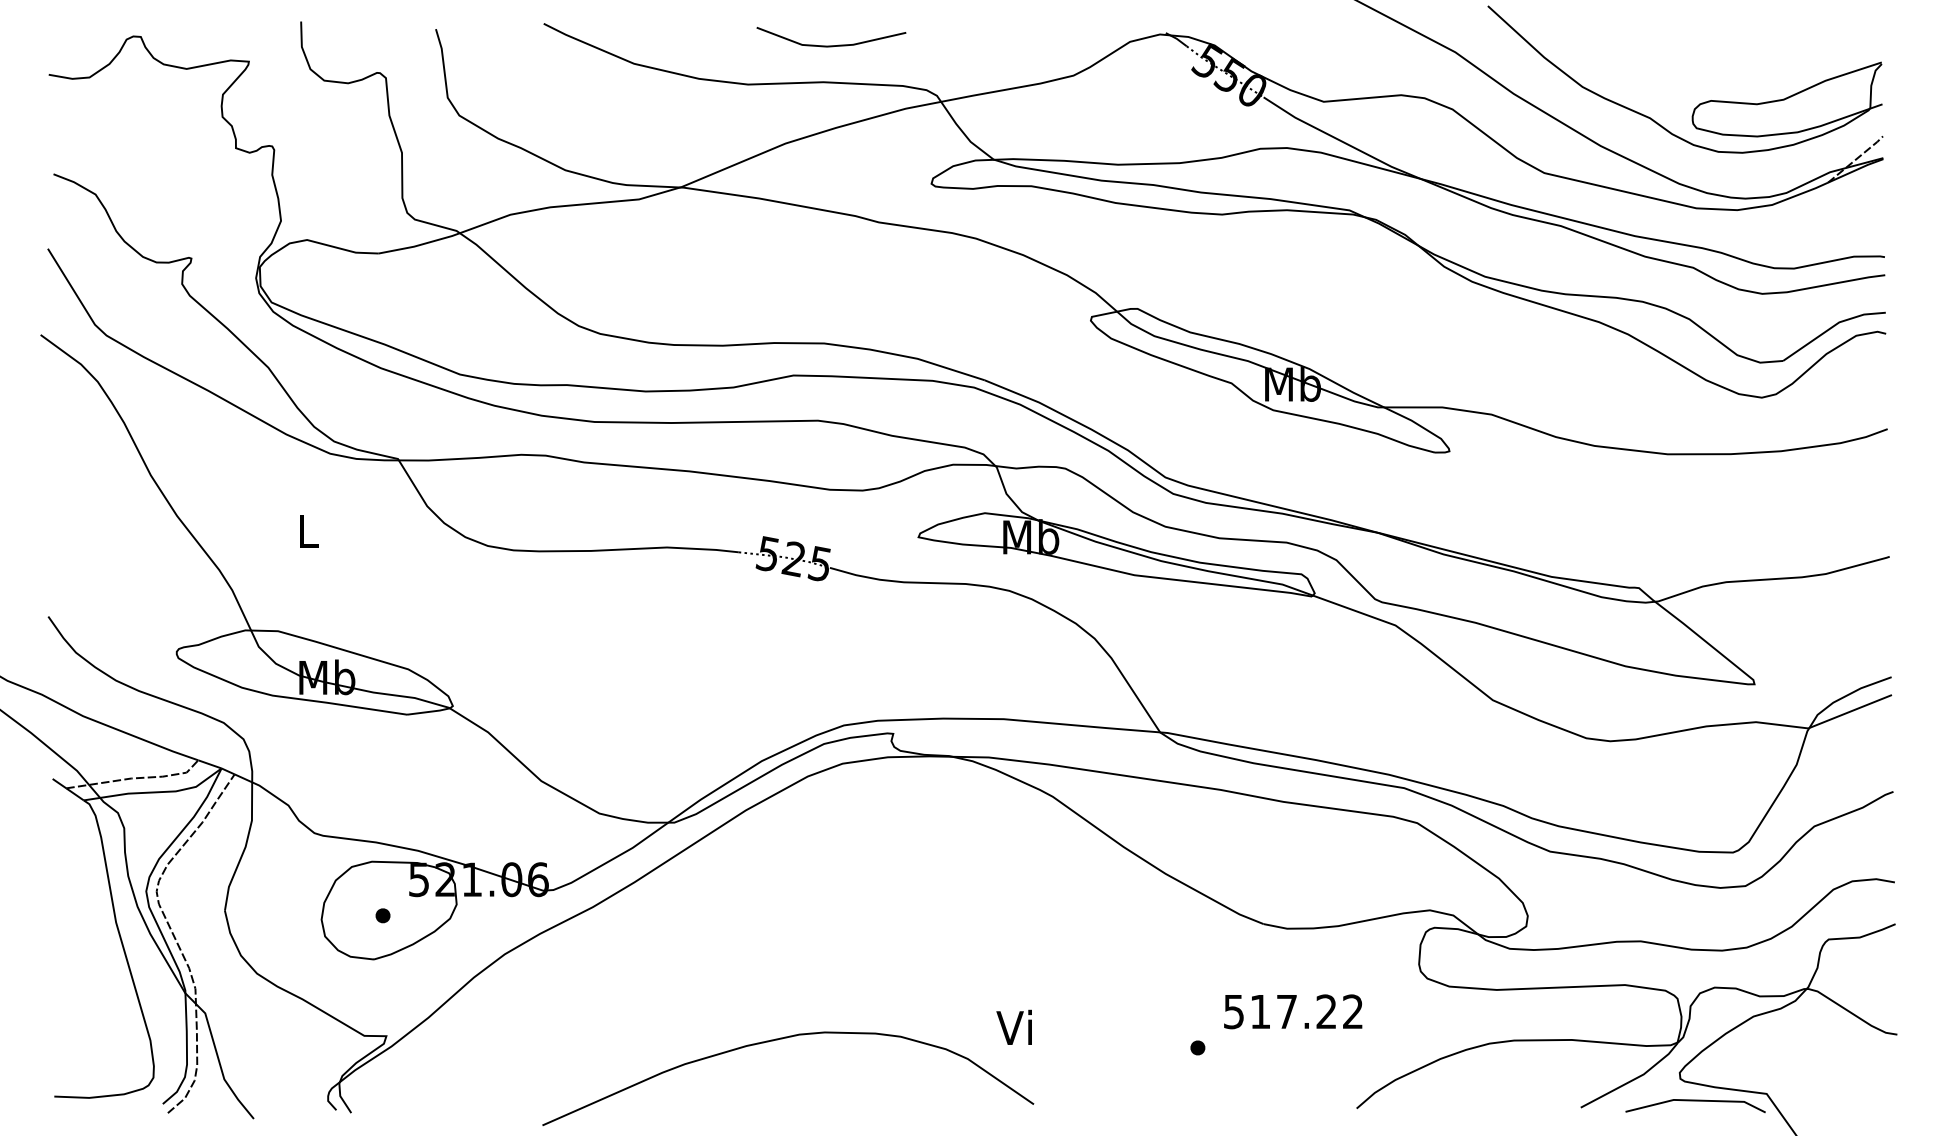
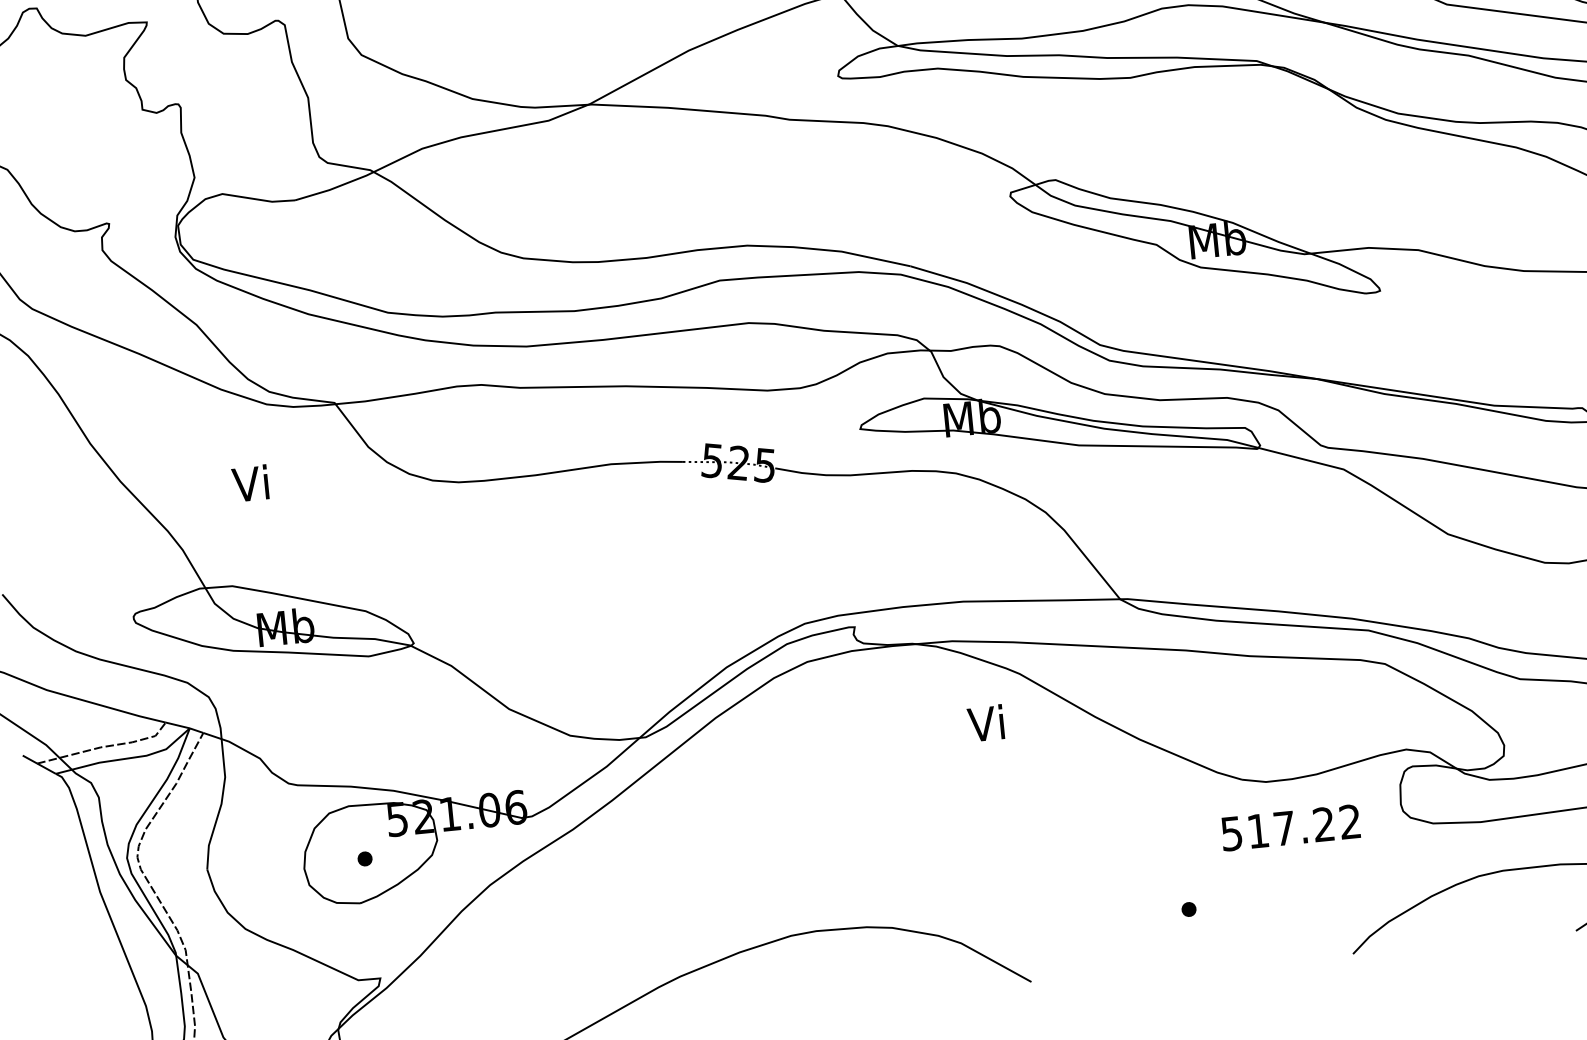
text: (305, 530) -> (249, 483), L -> Vi
text: (1293, 1011) -> (1291, 827), moved
text: (1013, 1026) -> (985, 722), moved

